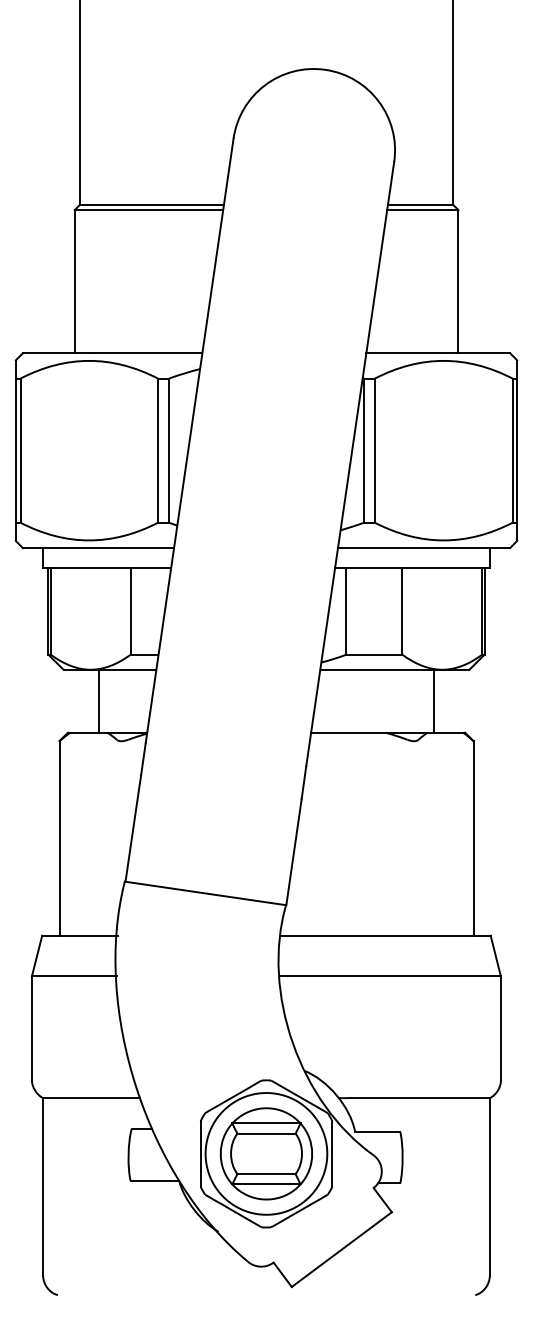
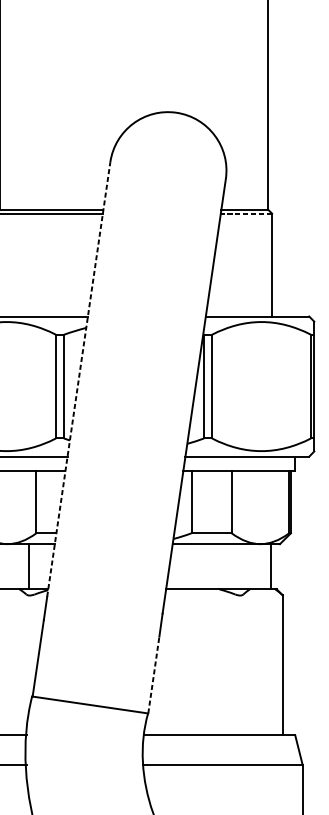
line: (422, 210) -> (246, 213), solid -> dashed
line: (189, 440) -> (78, 379), solid -> dashed
line: (99, 700) -> (29, 566), moved
line: (433, 700) -> (270, 566), moved
line: (294, 851) -> (154, 674), solid -> dashed

